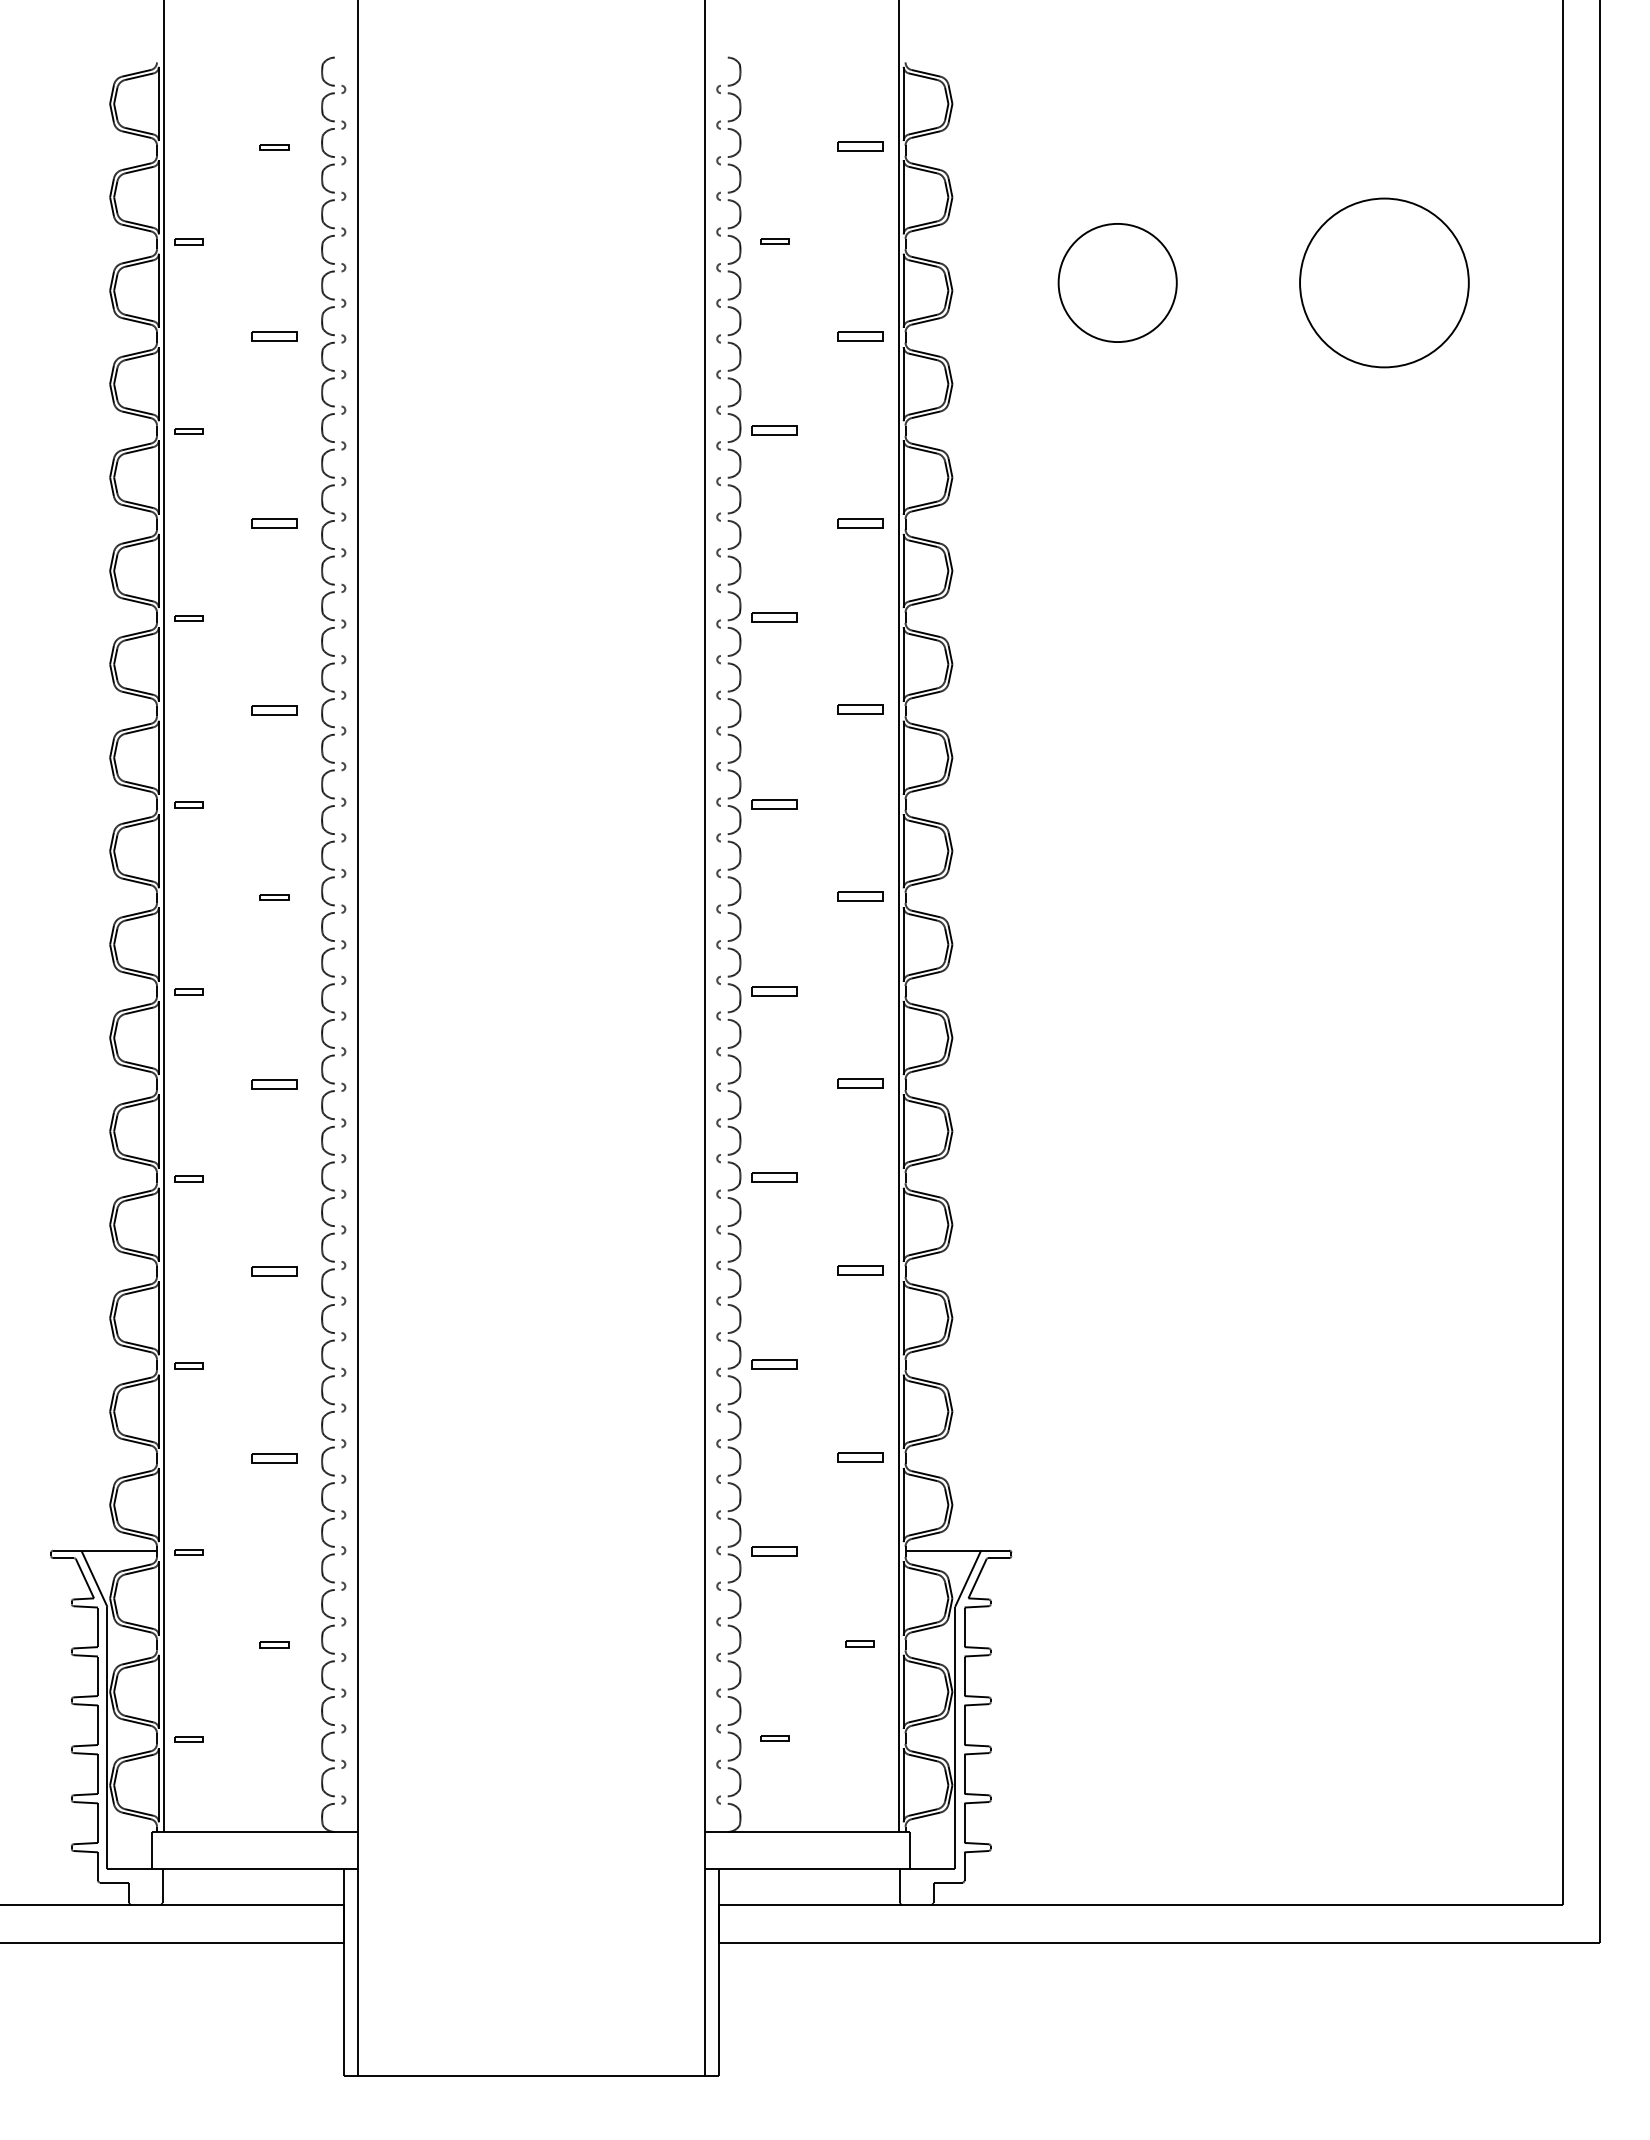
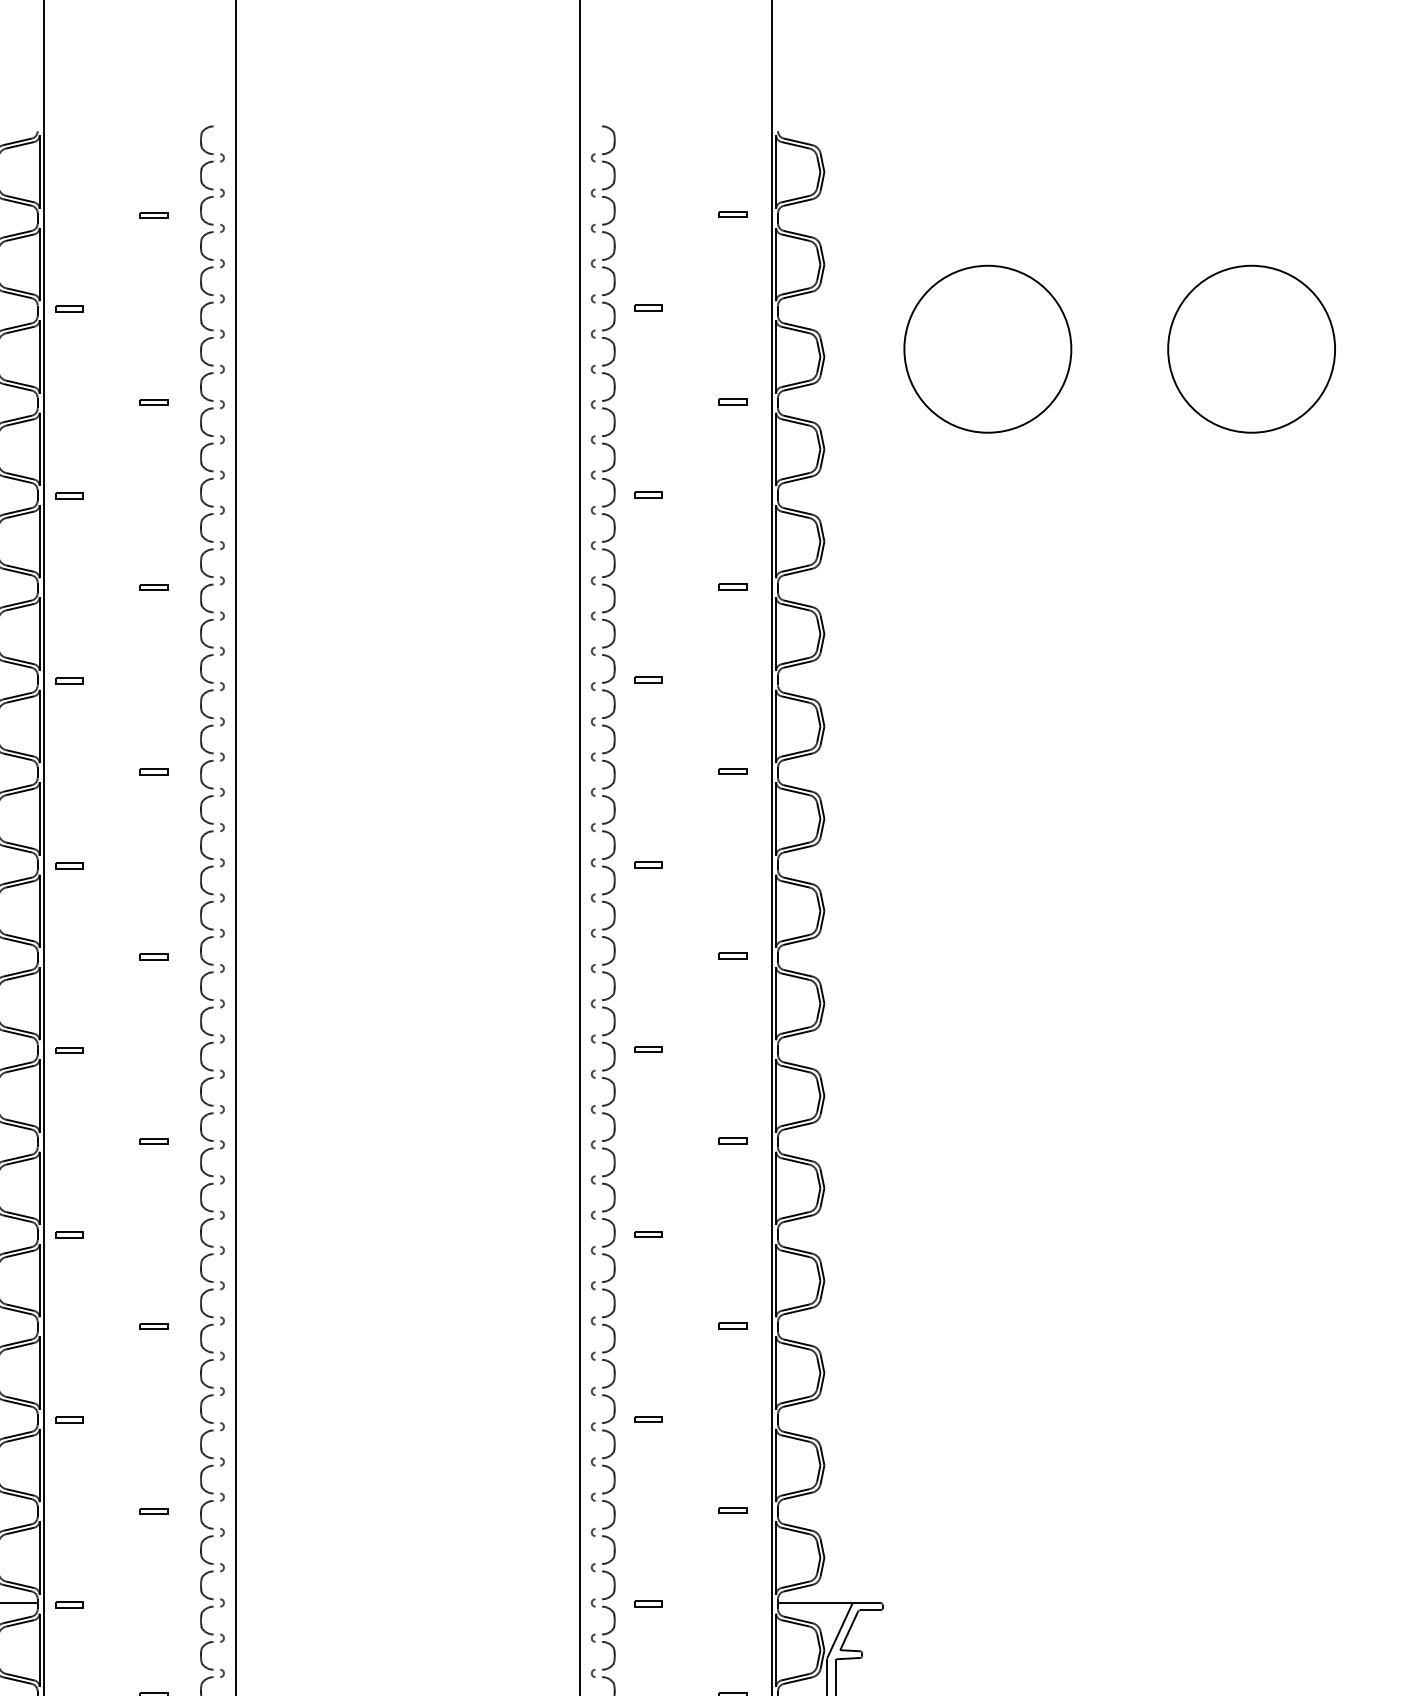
part: (859, 146) -> (732, 214), size x0.62
circle: (1117, 282) -> (987, 348), size x1.43
part: (859, 335) -> (732, 401), size x0.62
part: (274, 336) -> (153, 402), size x0.62
part: (774, 430) -> (648, 495), size x0.62
part: (859, 522) -> (732, 586), size x0.62
part: (274, 523) -> (153, 587), size x0.62
part: (774, 617) -> (648, 680), size x0.62
part: (859, 709) -> (732, 771), size x0.62
part: (274, 710) -> (153, 772), size x0.62
part: (774, 804) -> (648, 865), size x0.62
part: (859, 896) -> (732, 956), size x0.62
part: (774, 990) -> (648, 1048), size x0.62
part: (274, 1083) -> (153, 1140), size x0.62
part: (859, 1083) -> (732, 1140), size x0.62
part: (774, 1177) -> (648, 1233), size x0.62
part: (274, 1270) -> (153, 1325), size x0.62
part: (859, 1270) -> (732, 1325), size x0.62
part: (774, 1364) -> (648, 1418), size x0.62
part: (274, 1457) -> (153, 1510), size x0.62
part: (859, 1457) -> (732, 1510), size x0.62
part: (774, 1551) -> (648, 1603), size x0.62

